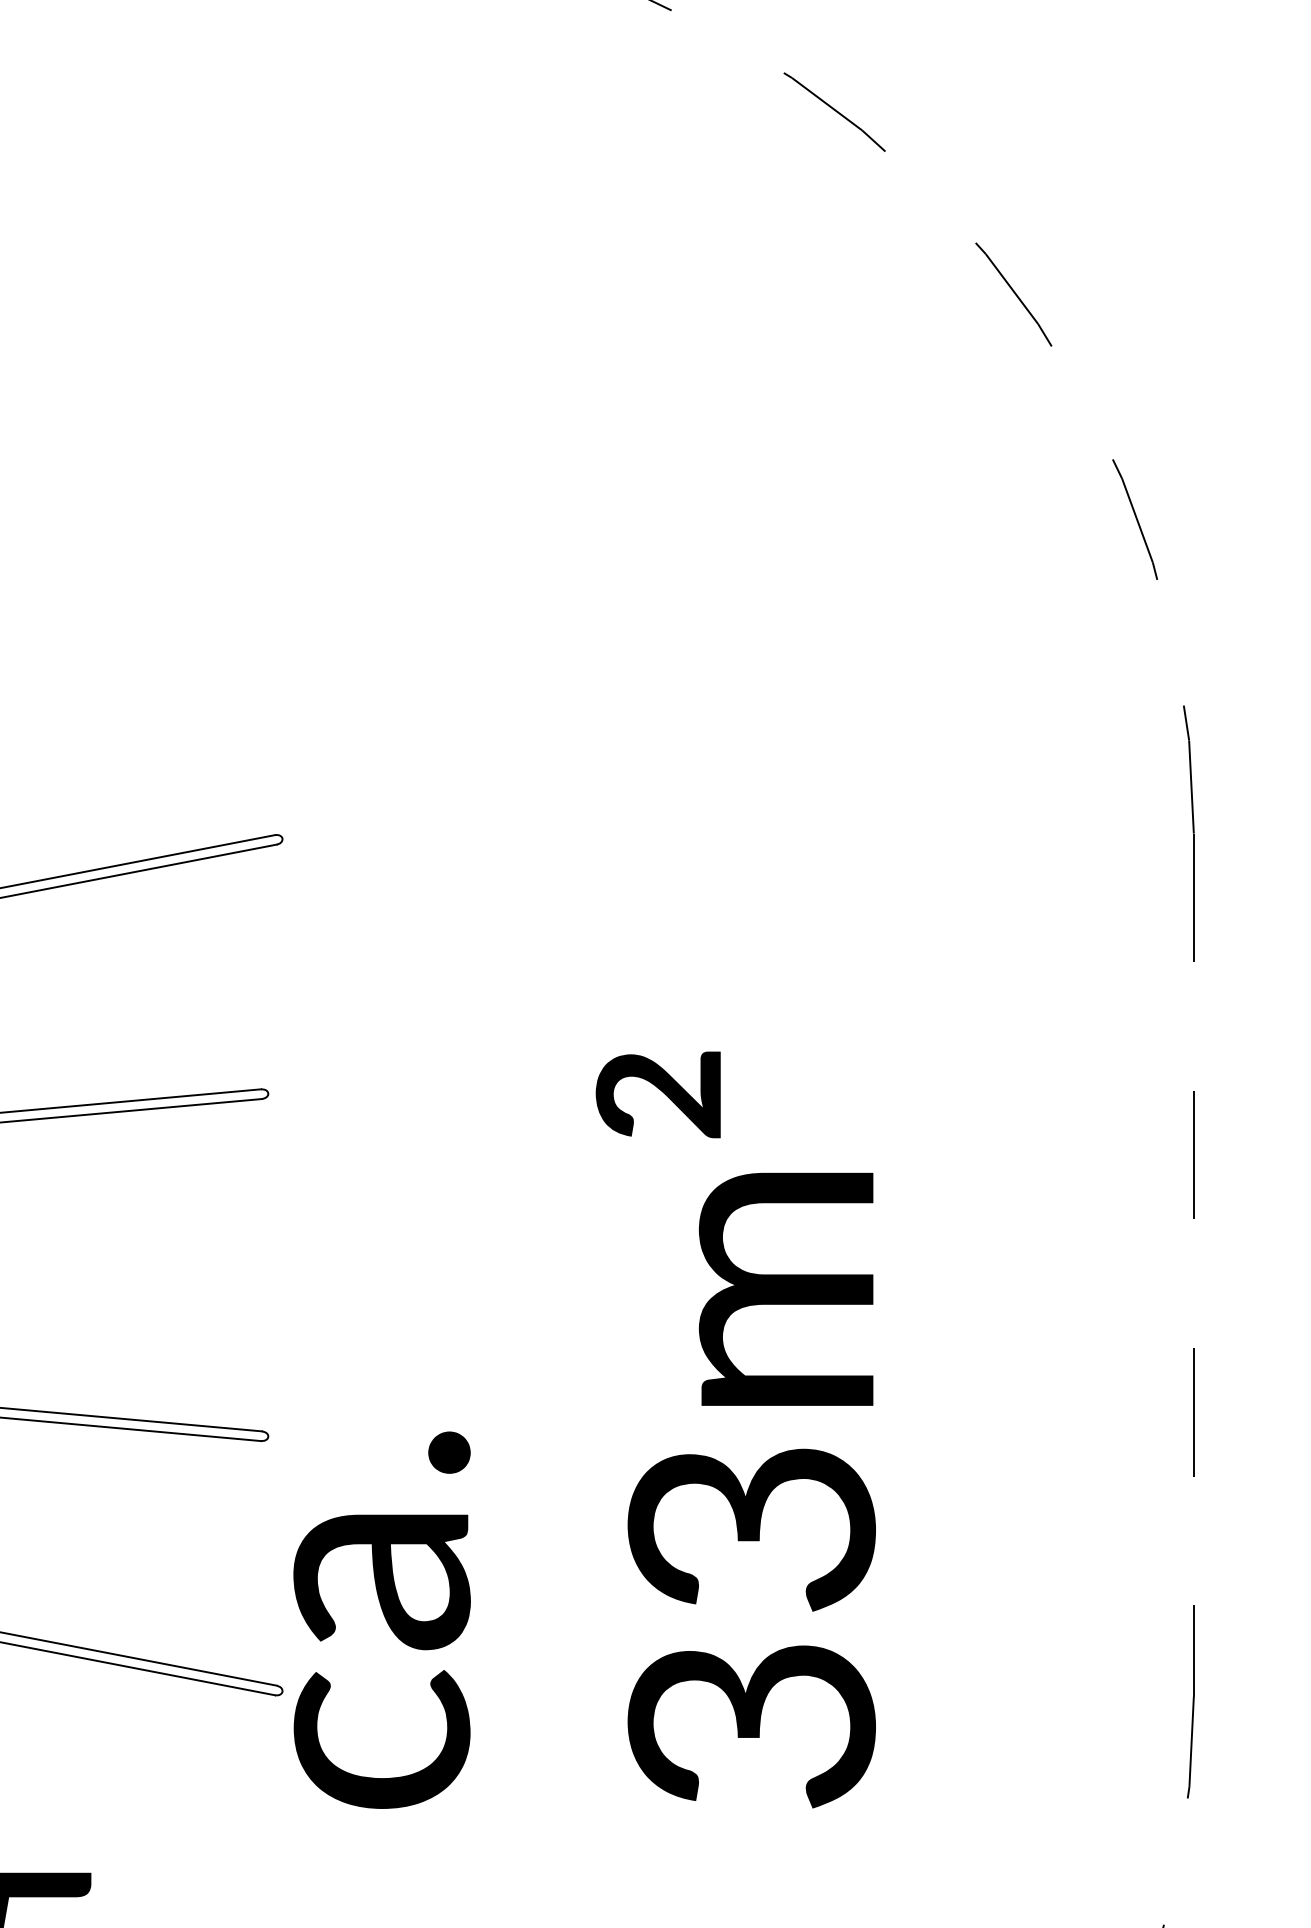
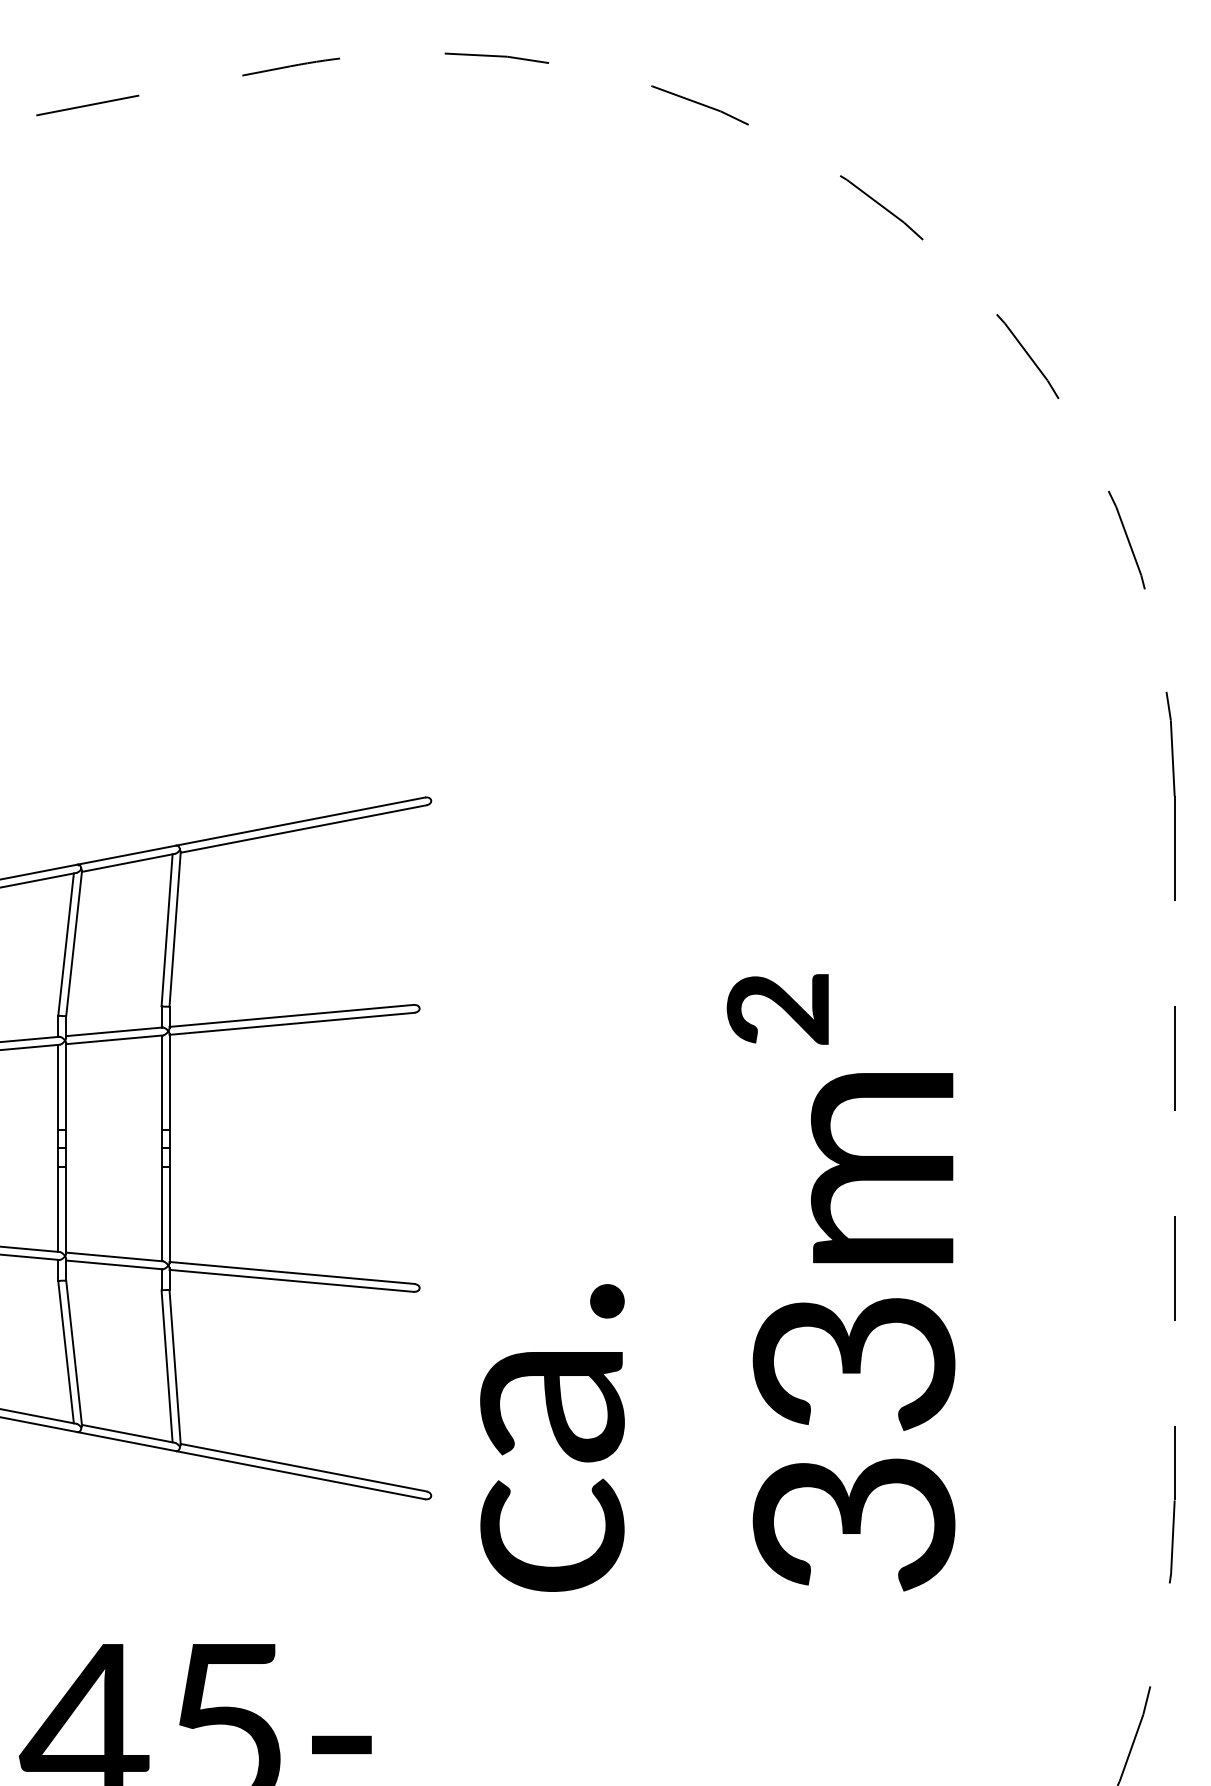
text: (584, 1429) -> (717, 1282), moved

